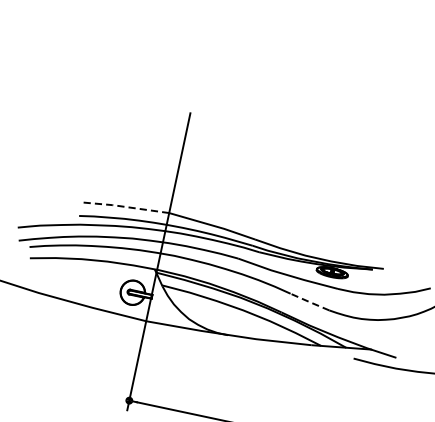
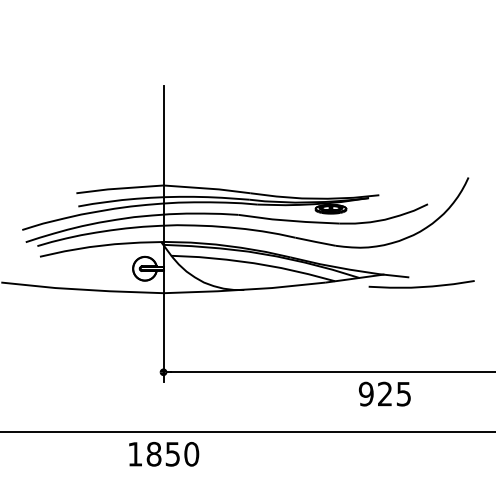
line: (123, 206) -> (118, 188), dashed -> solid
line: (309, 301) -> (315, 241), dashed -> solid

